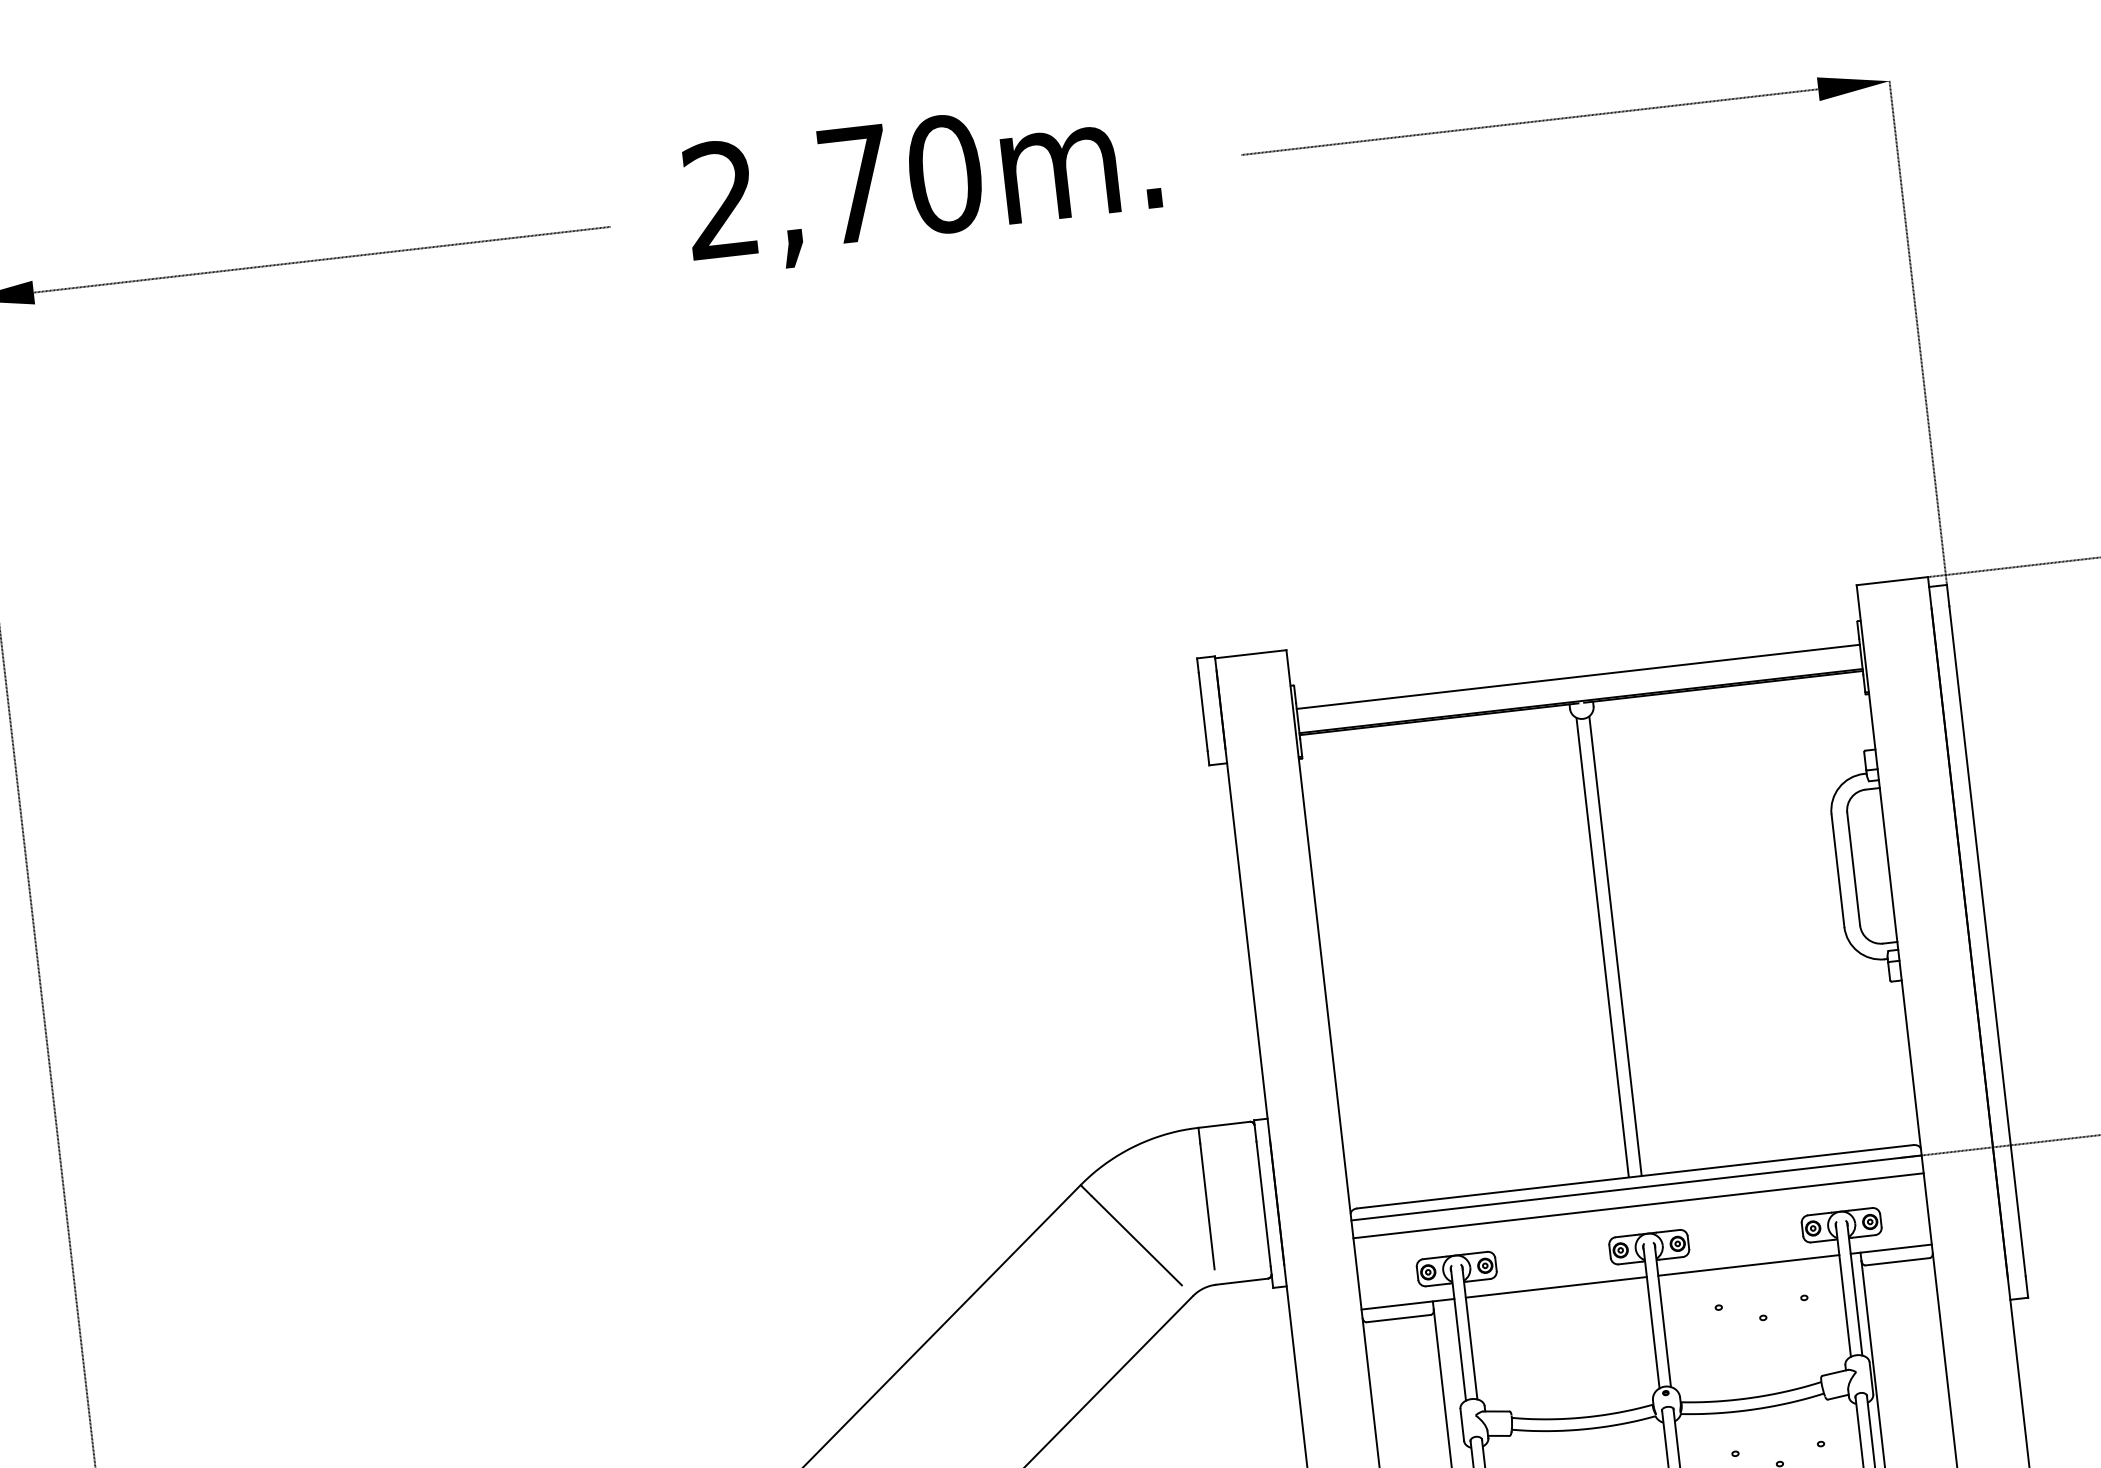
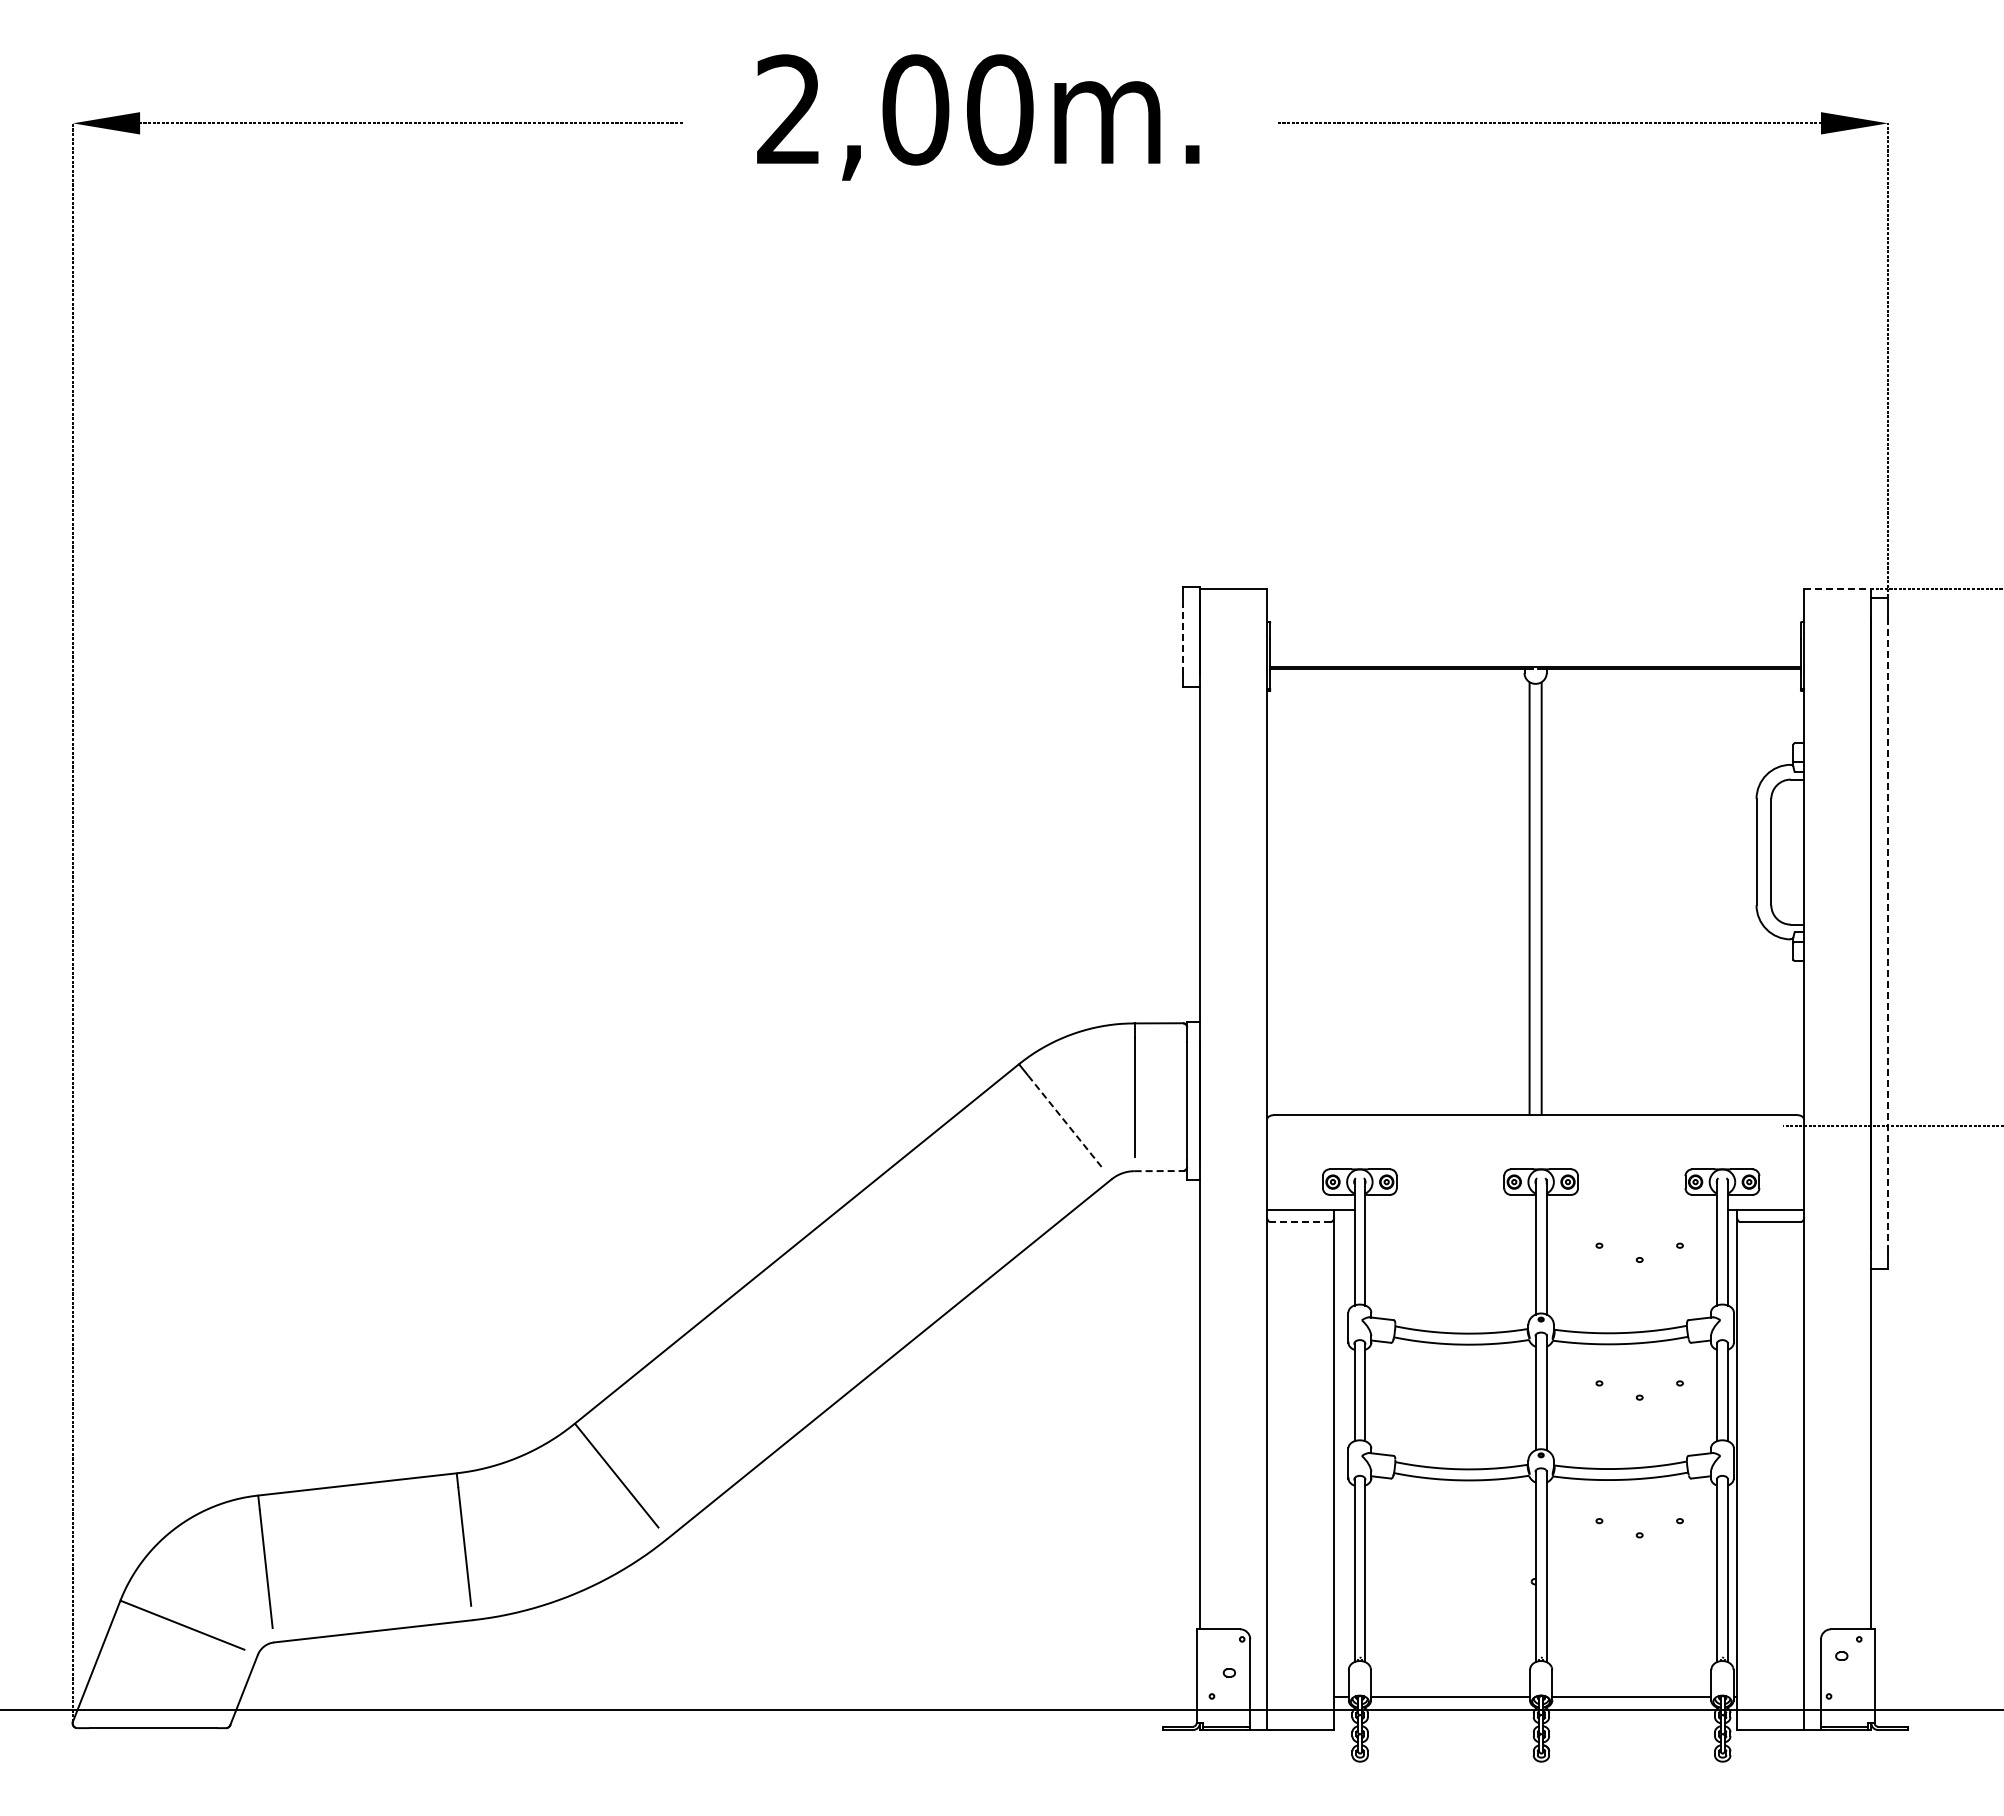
text: (855, 184) -> (915, 109), 2,70m. -> 2,00m.
line: (1892, 581) -> (1837, 588), solid -> dashed
line: (1578, 677) -> (1535, 644), removed
line: (1203, 712) -> (1183, 637), solid -> dashed
line: (1987, 941) -> (1888, 933), solid -> dashed
line: (1636, 1187) -> (1535, 1125), removed
line: (1638, 1205) -> (1535, 1142), removed
line: (1137, 1241) -> (1065, 1122), solid -> dashed
line: (1748, 1265) -> (1631, 1209), removed
line: (1242, 1282) -> (1159, 1171), solid -> dashed
line: (1556, 1287) -> (1450, 1209), removed
line: (1398, 1319) -> (1300, 1222), solid -> dashed

